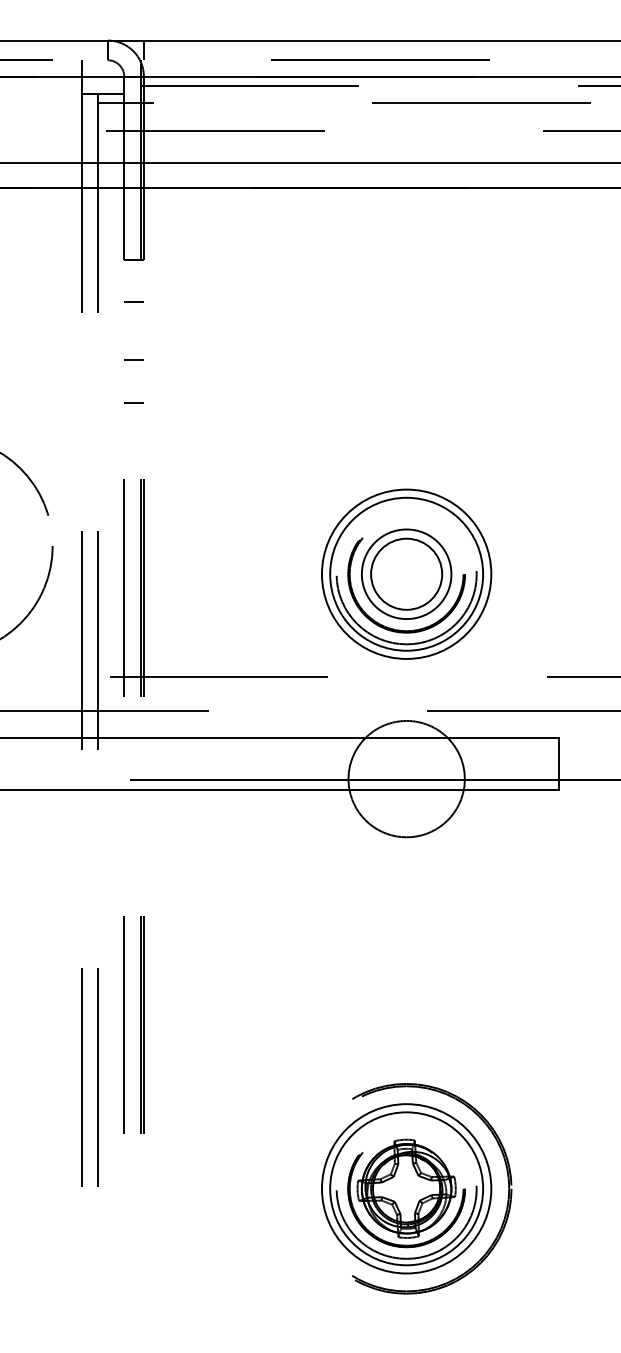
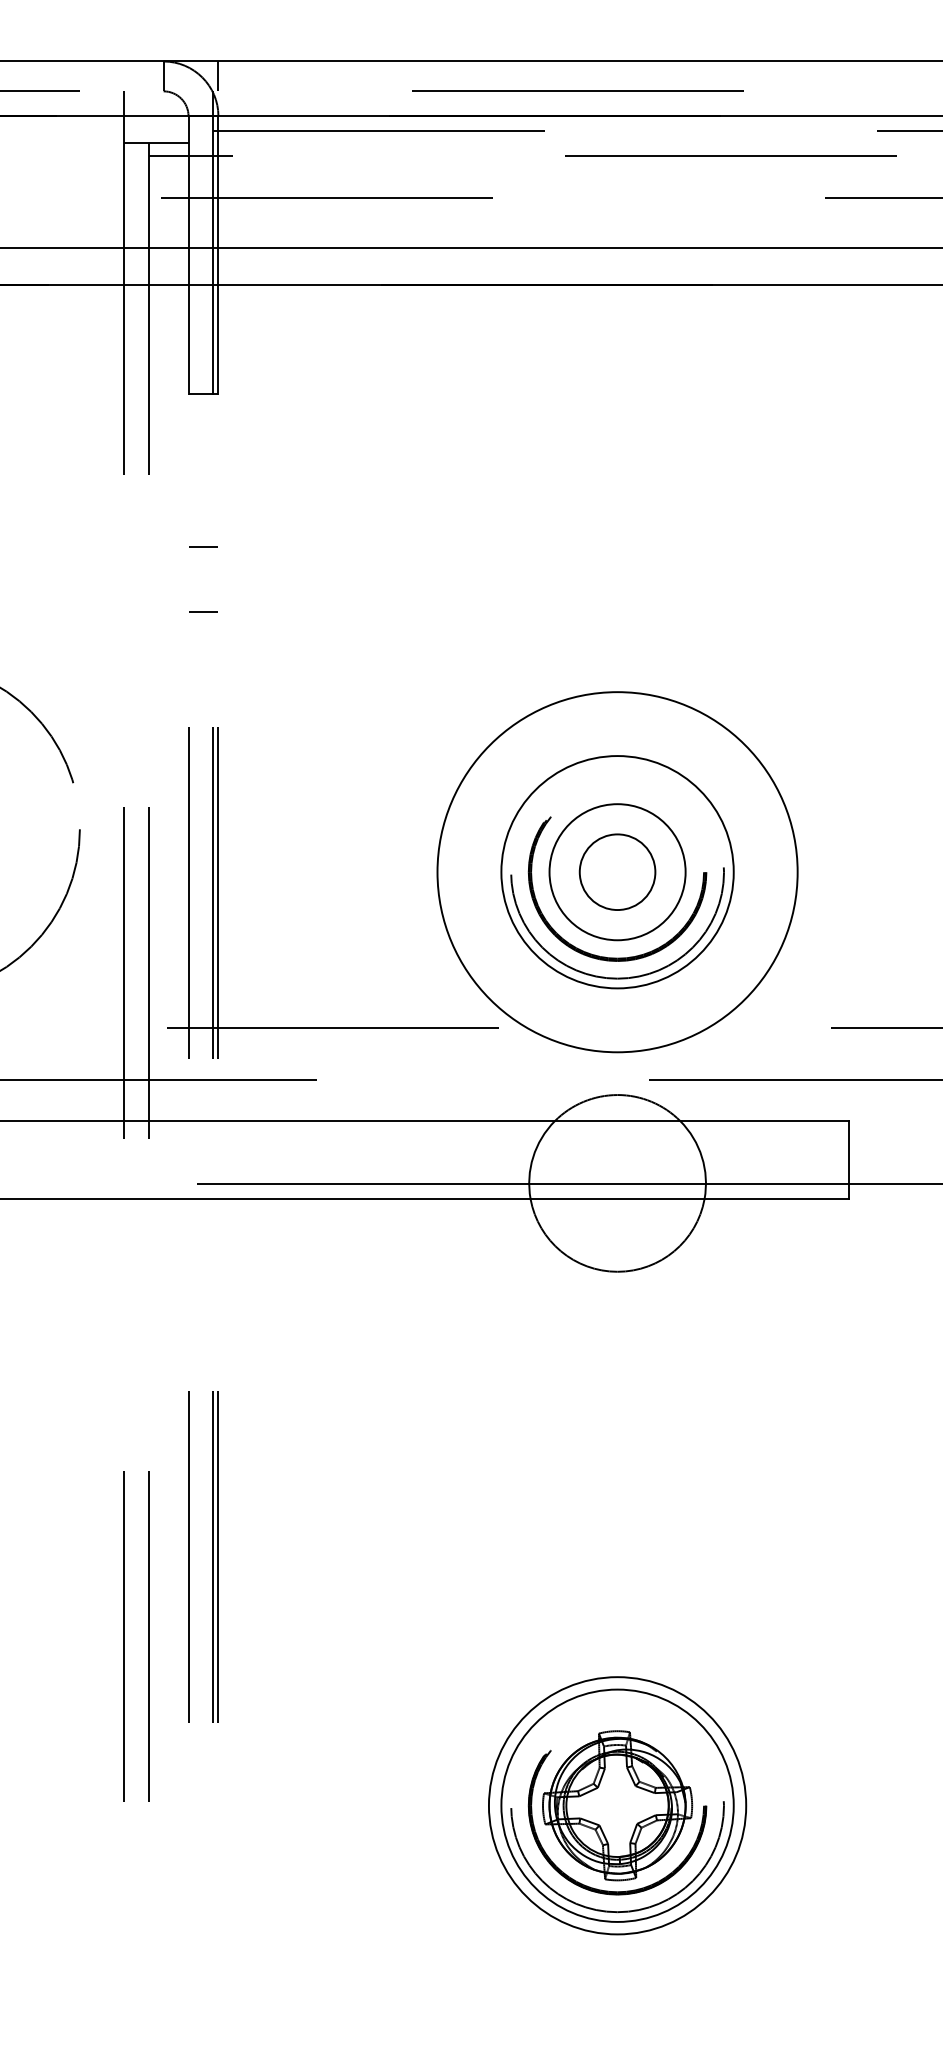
line: (133, 301) -> (202, 457), removed
circle: (406, 573) -> (617, 871), size x0.7
circle: (406, 573) -> (617, 871), size x1.4
part: (507, 1180) -> (770, 1793), removed

